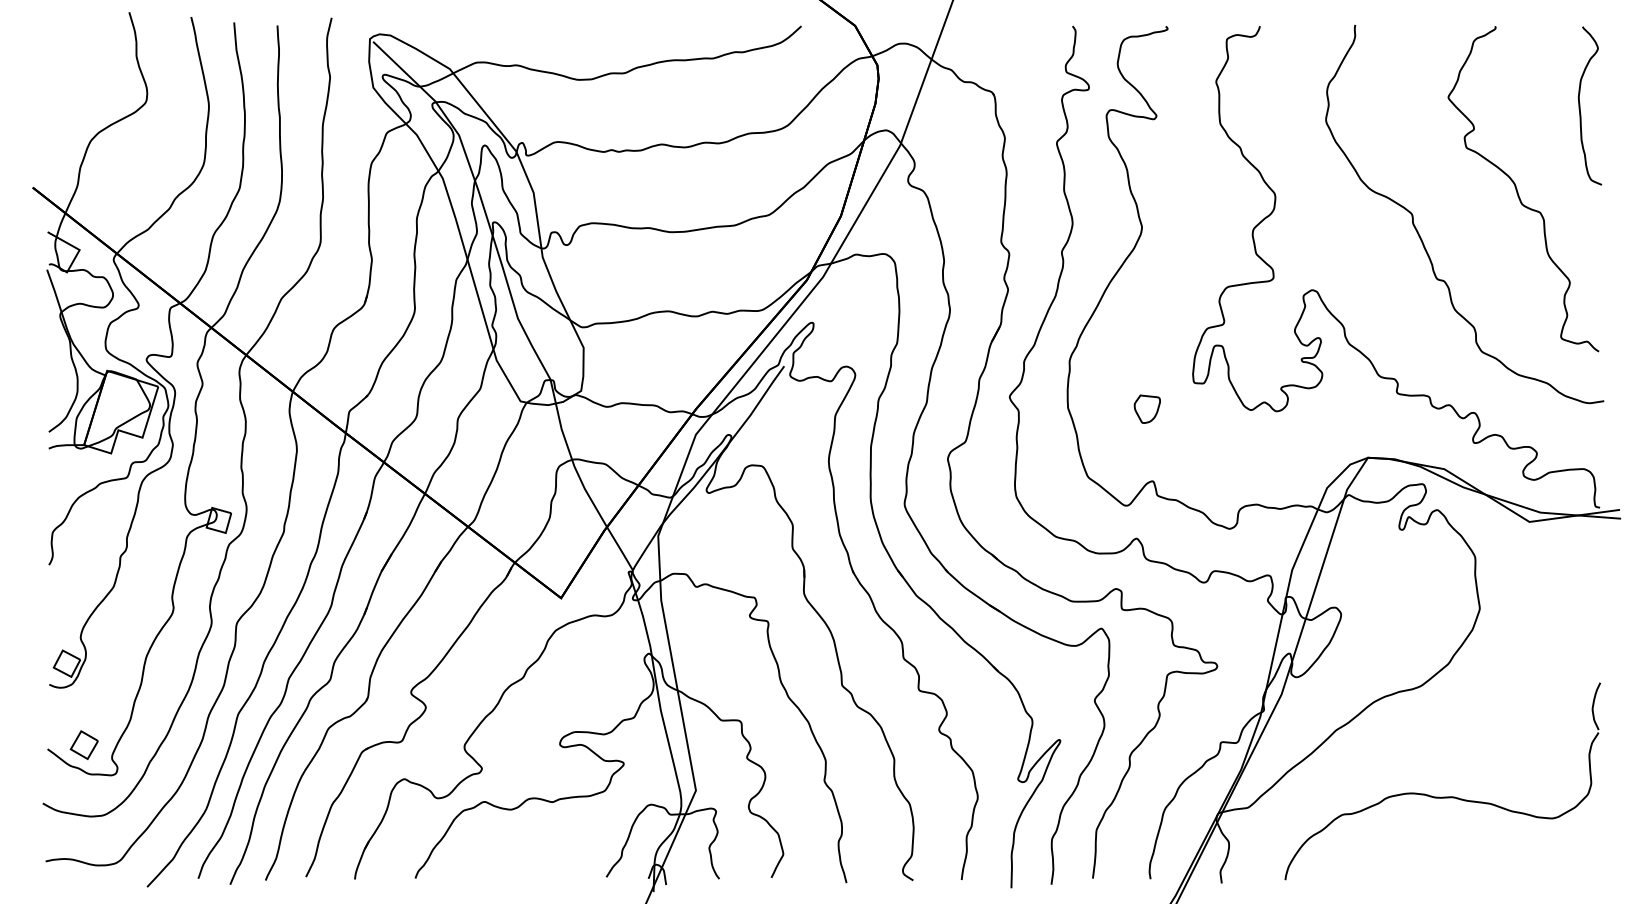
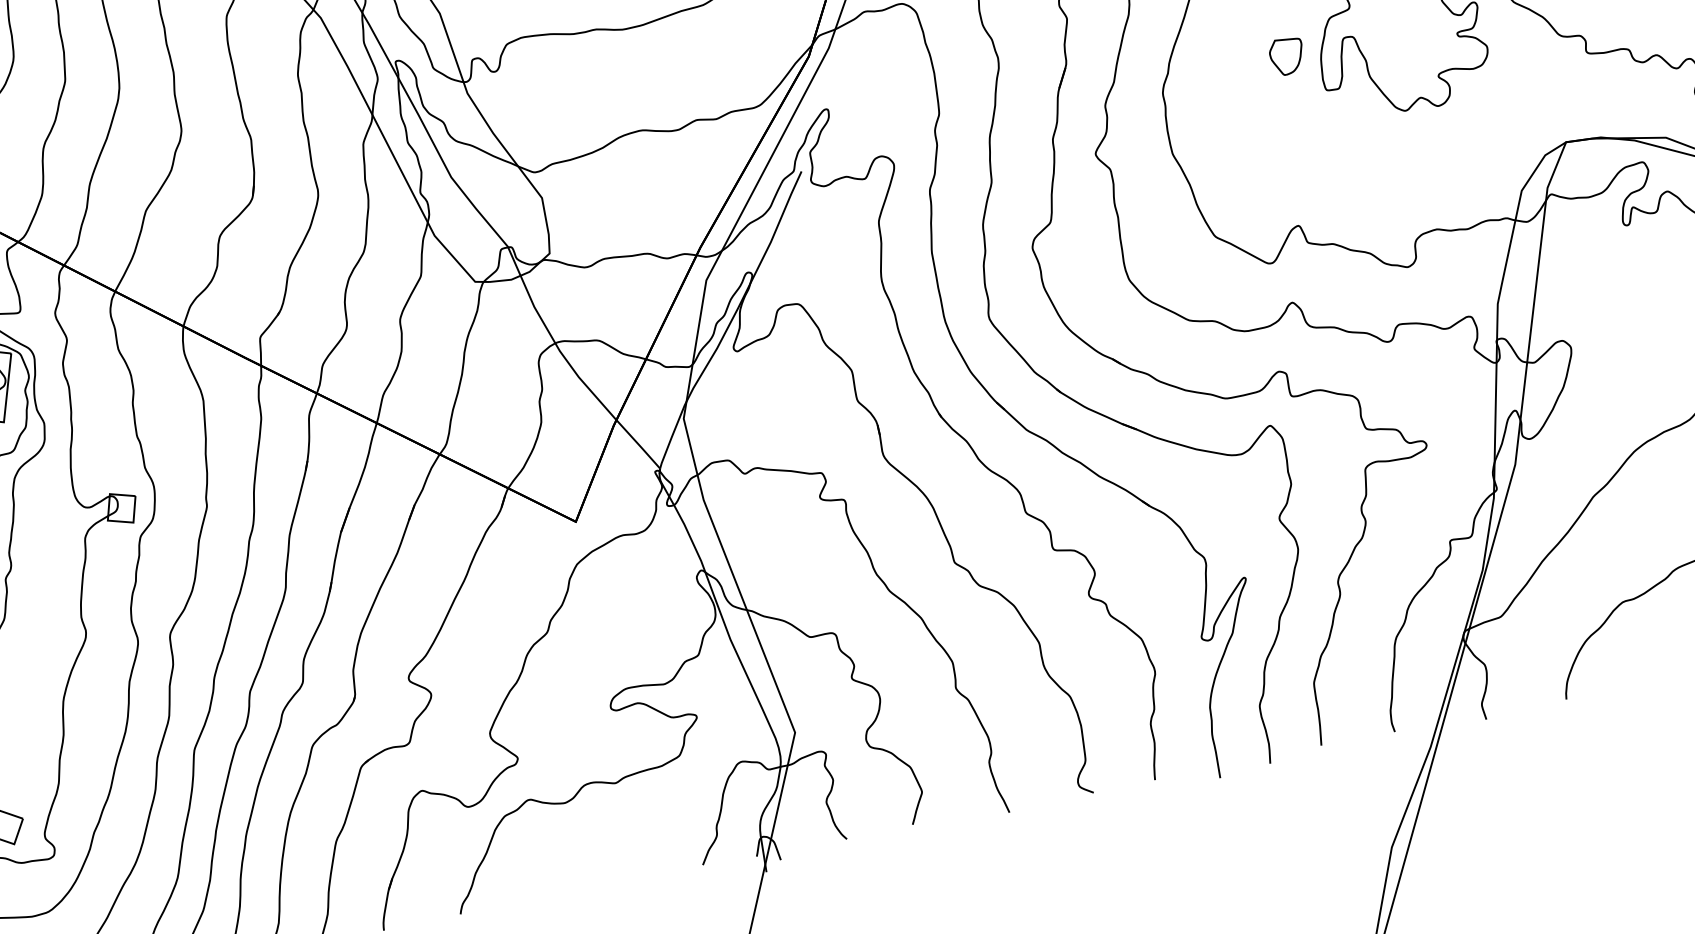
part: (1146, 408) -> (1285, 55), moved

